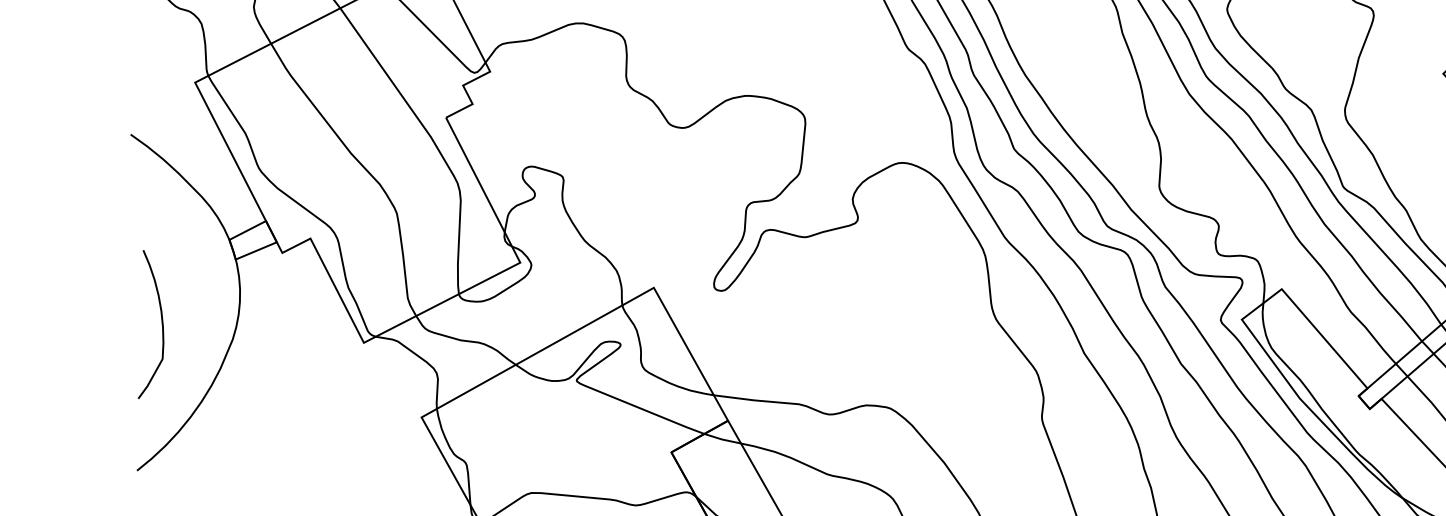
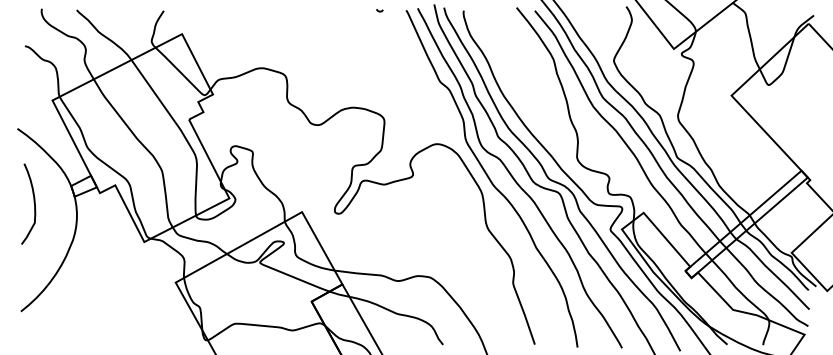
curve: (160, 321) -> (33, 202), moved

